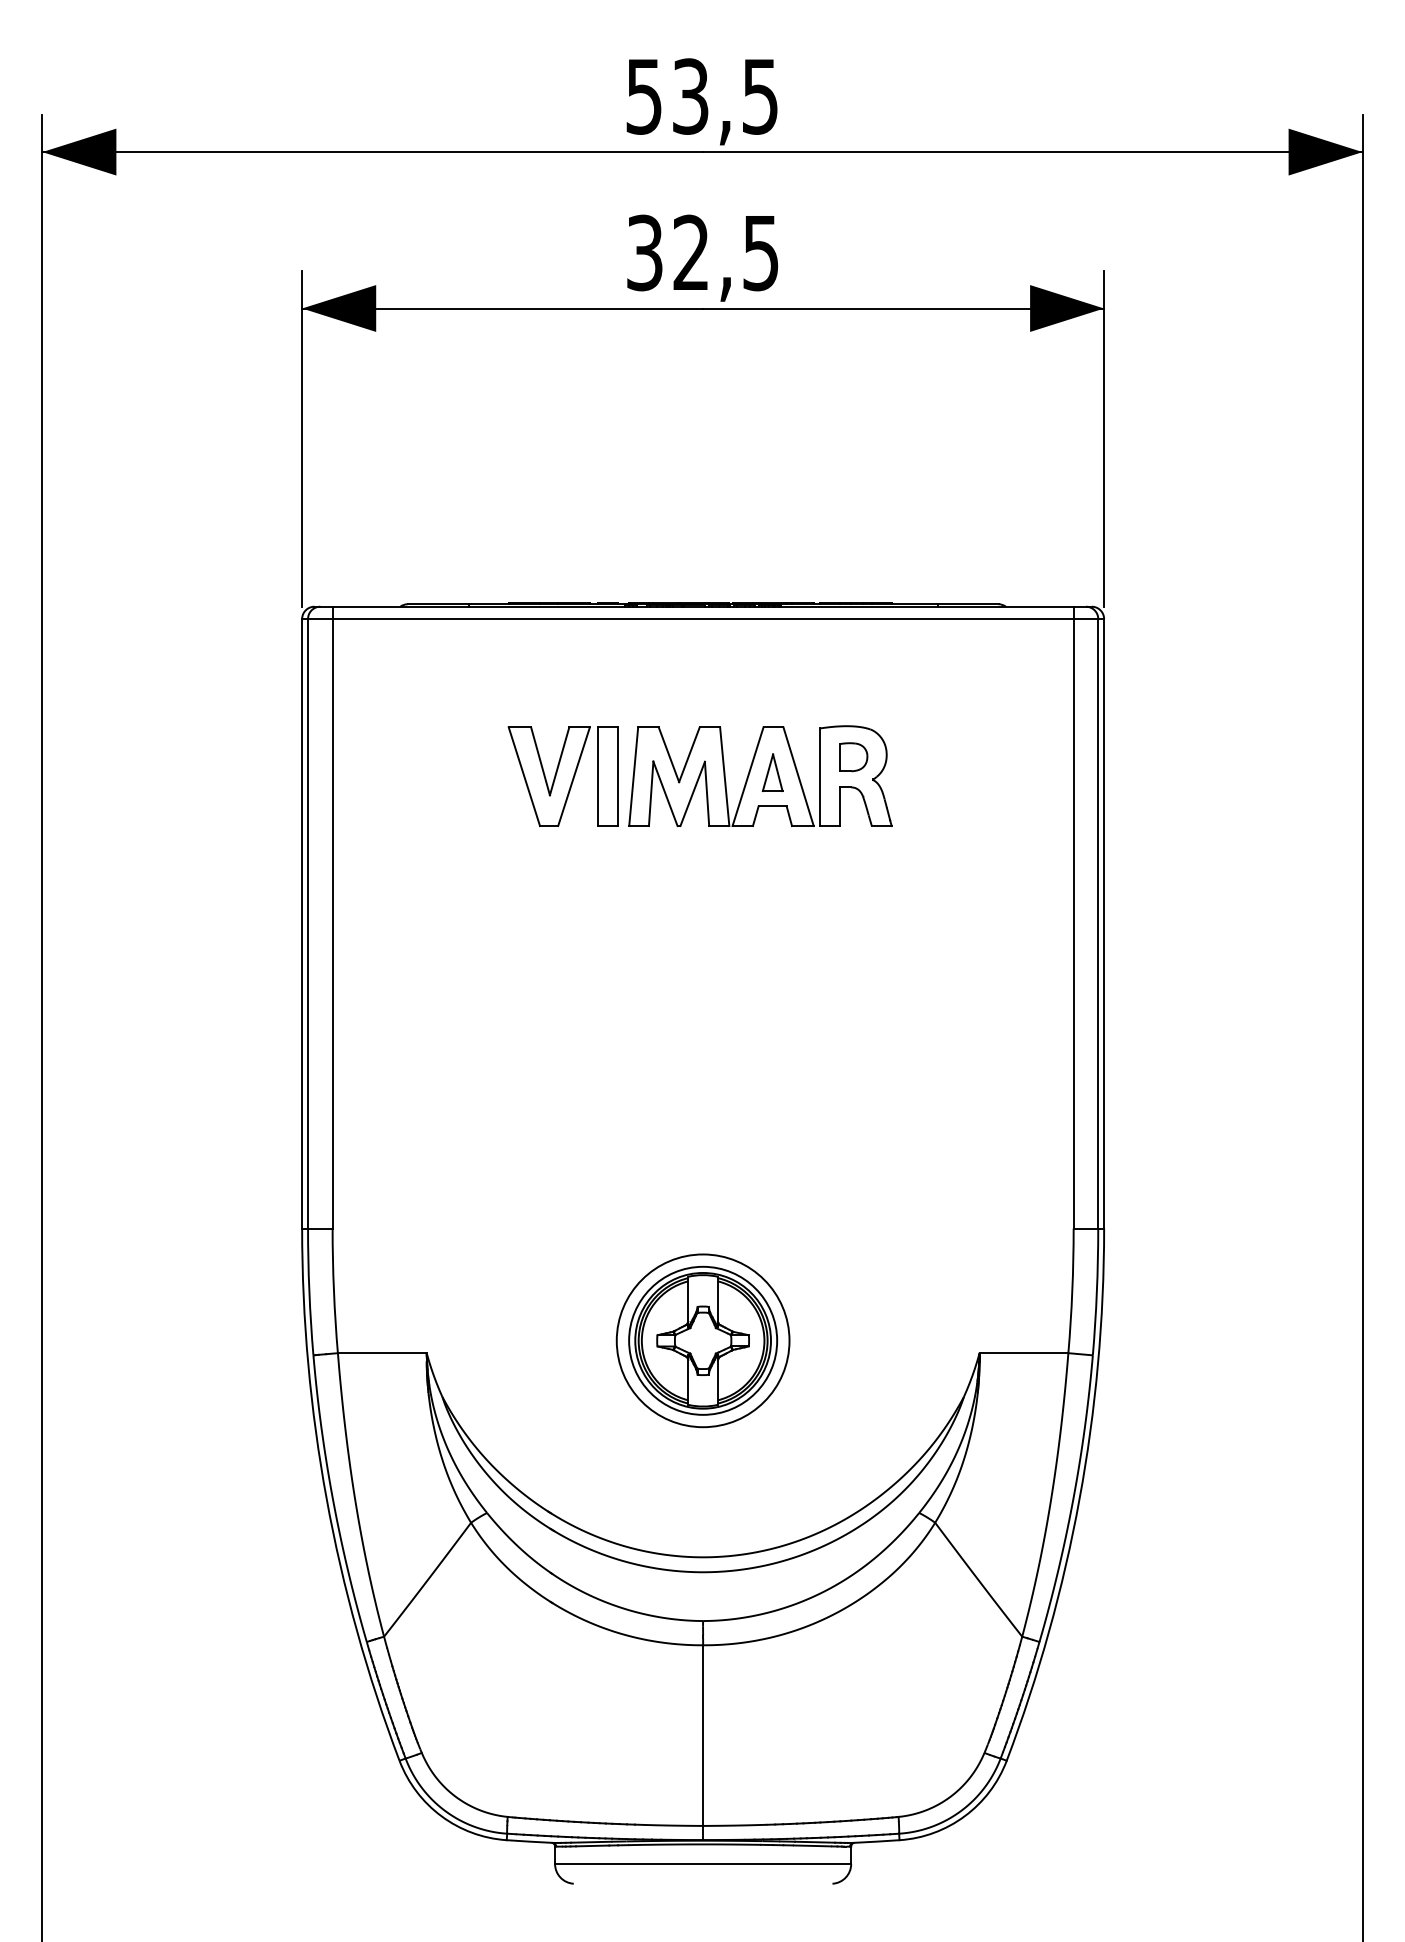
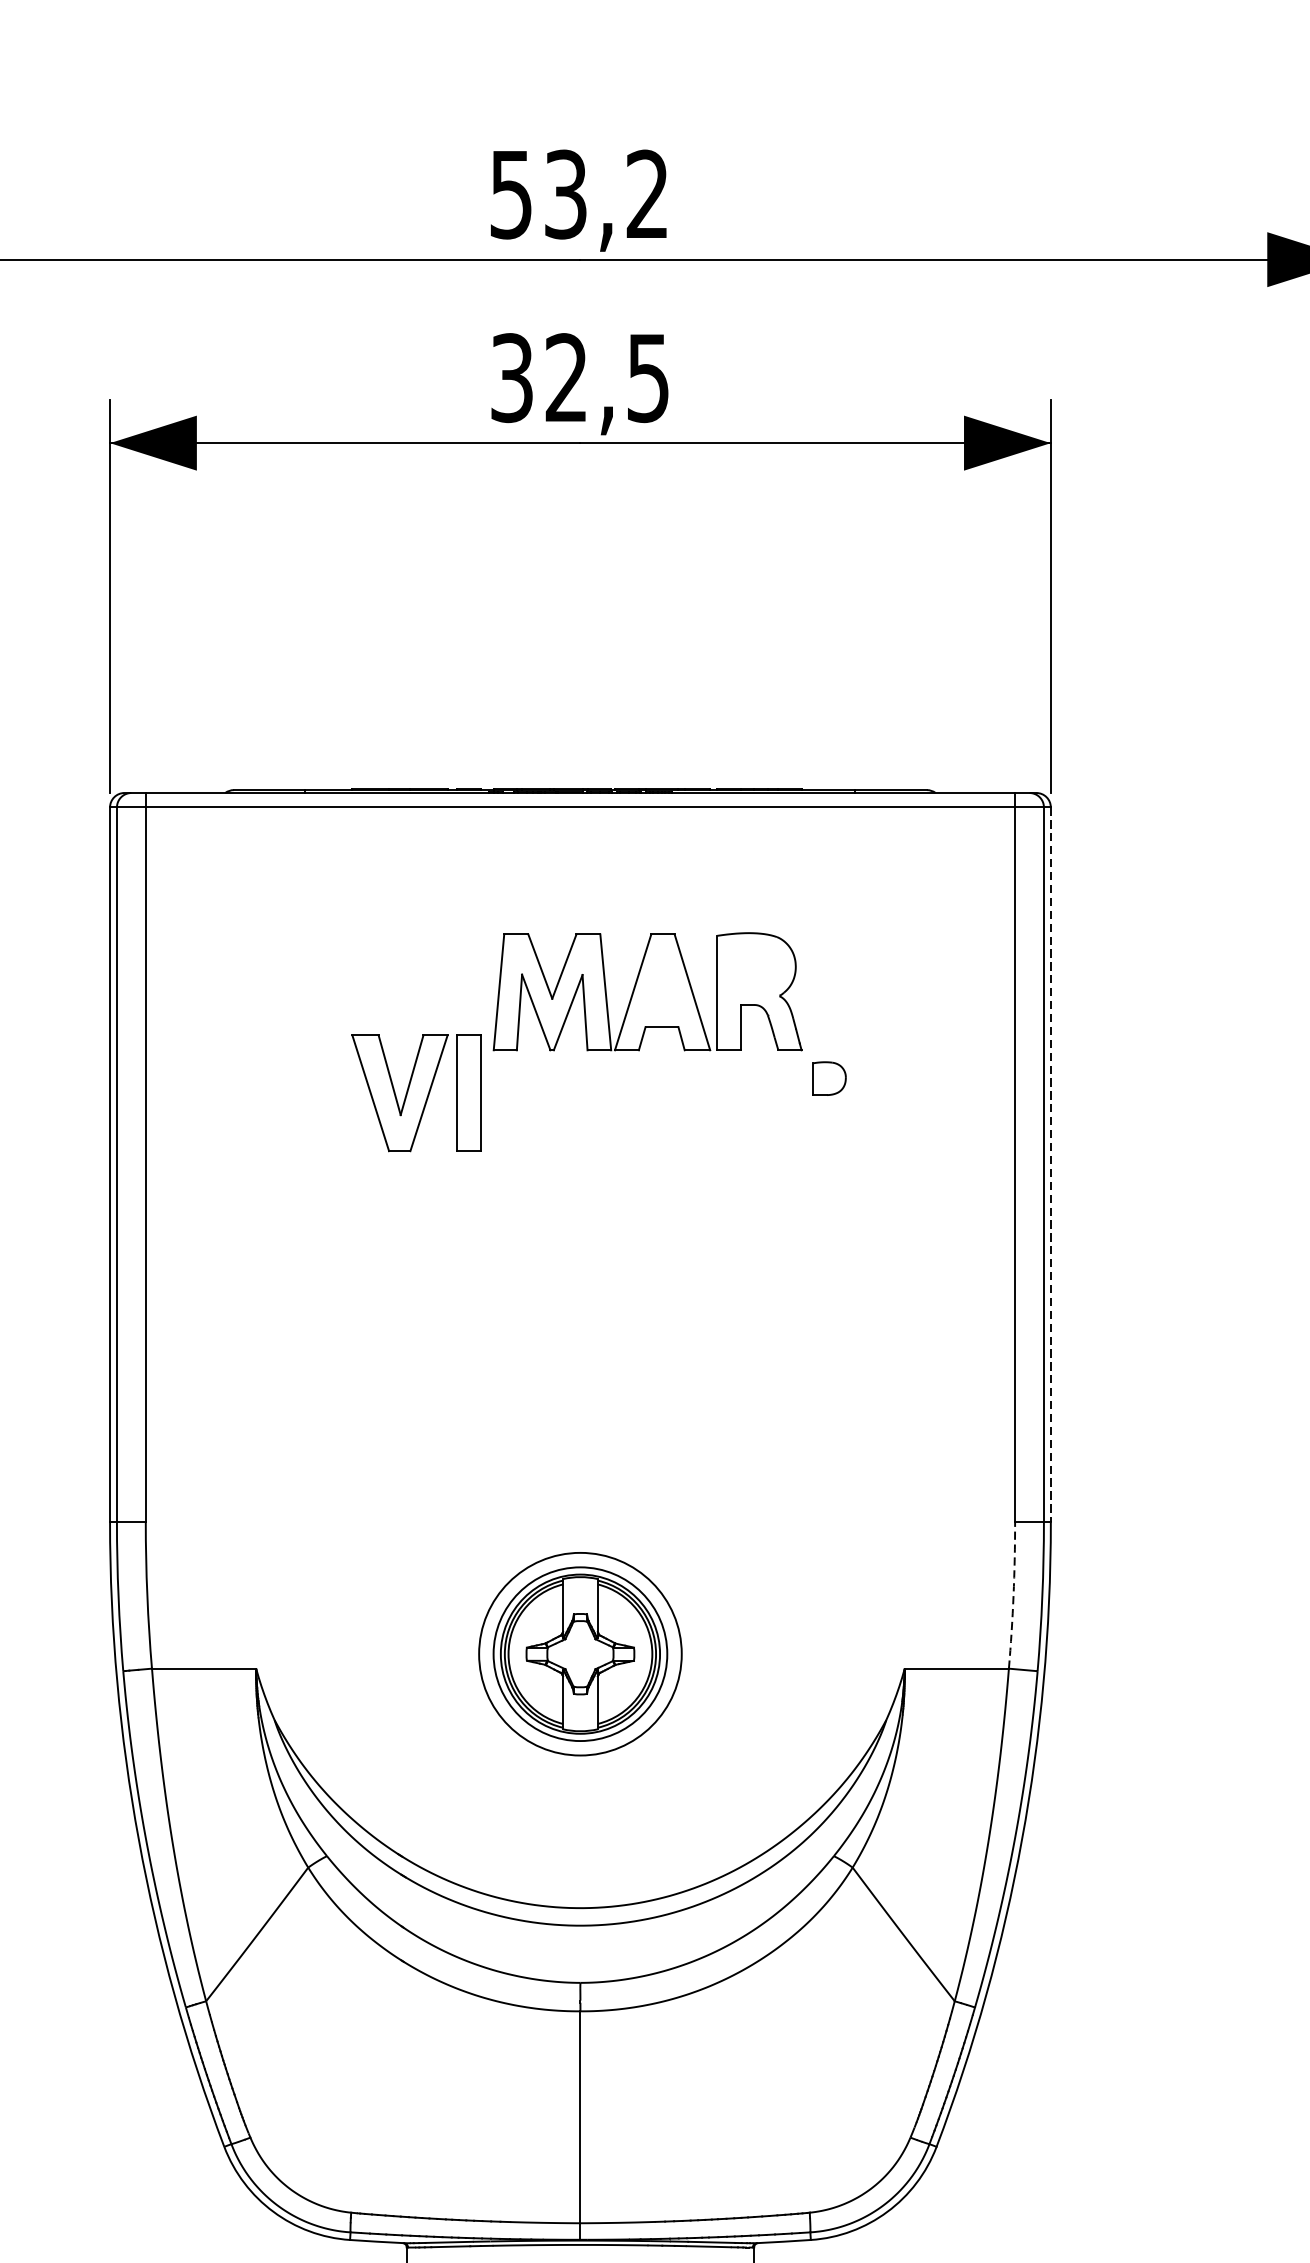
text: (759, 96) -> (646, 194), 53,5 -> 53,2
part: (853, 757) -> (829, 1078), moved
part: (772, 772) -> (661, 987), removed
part: (562, 776) -> (415, 1093), moved
line: (1104, 923) -> (1051, 1164), solid -> dashed
arc: (1072, 1290) -> (1013, 1595), solid -> dashed

